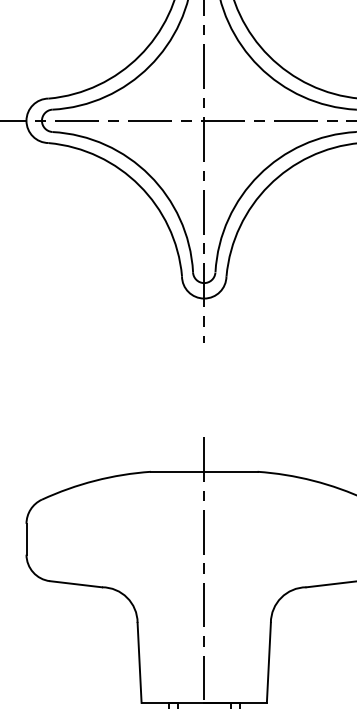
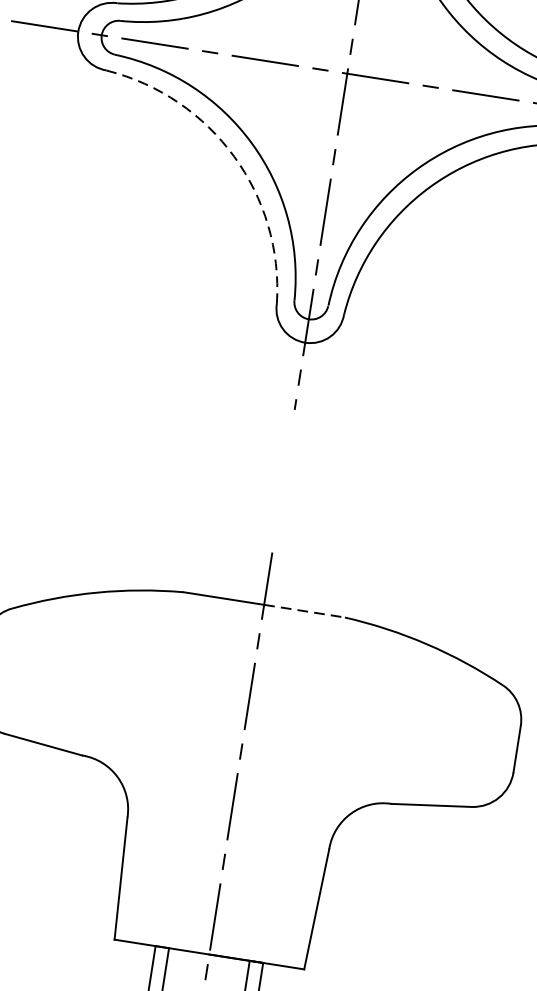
arc: (139, 185) -> (234, 156), solid -> dashed
line: (230, 471) -> (303, 610), solid -> dashed

